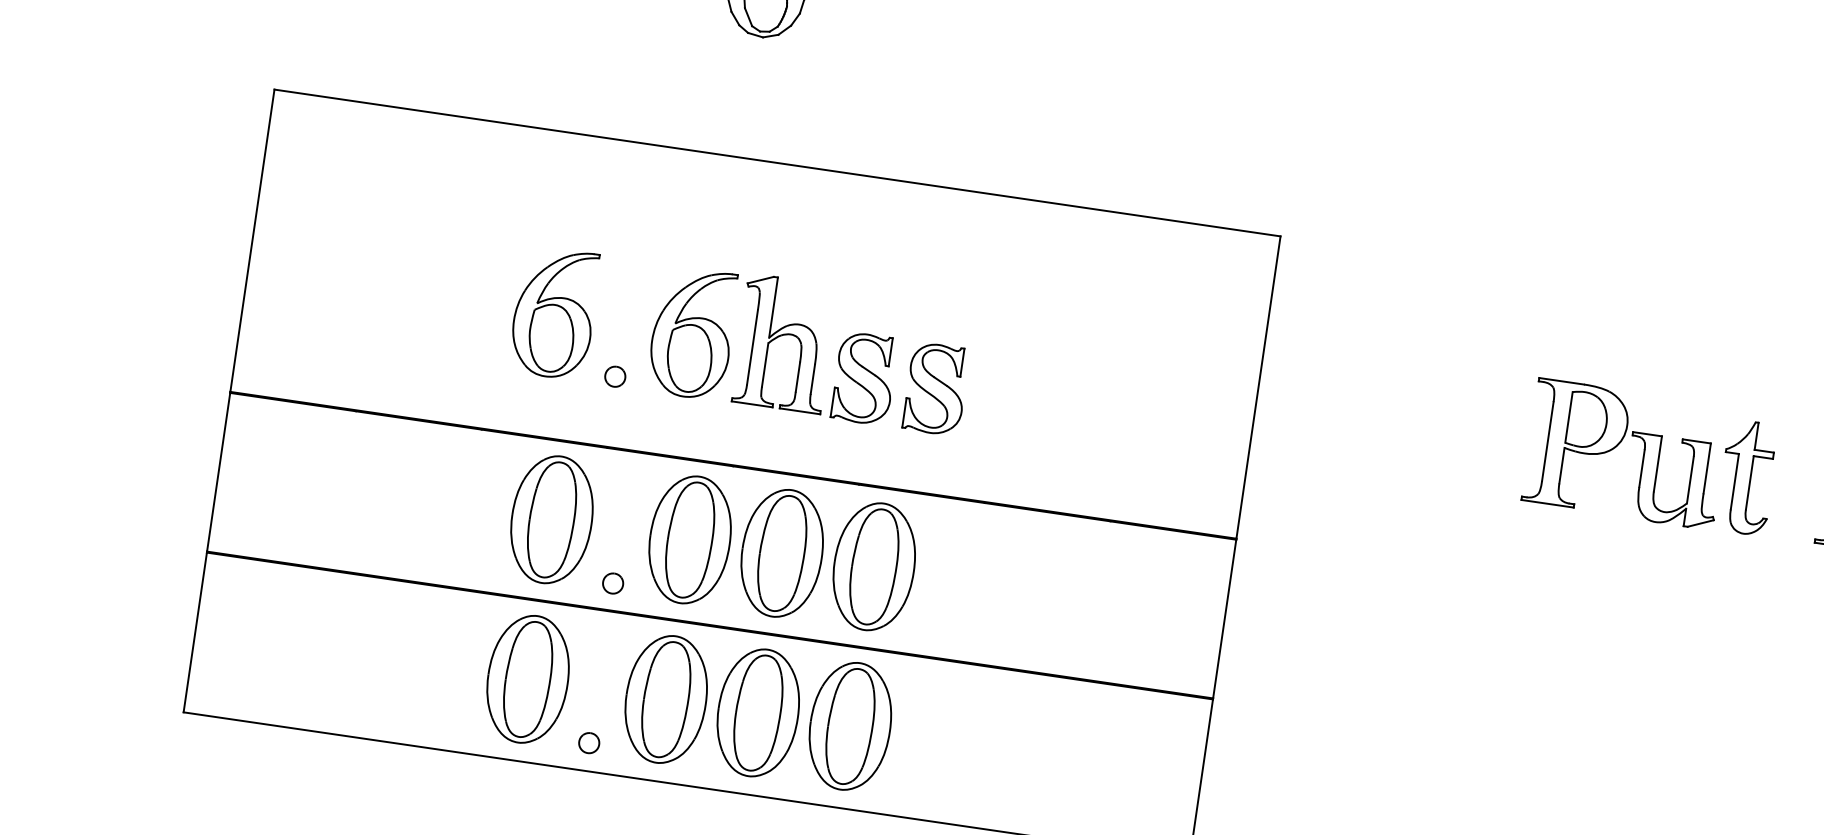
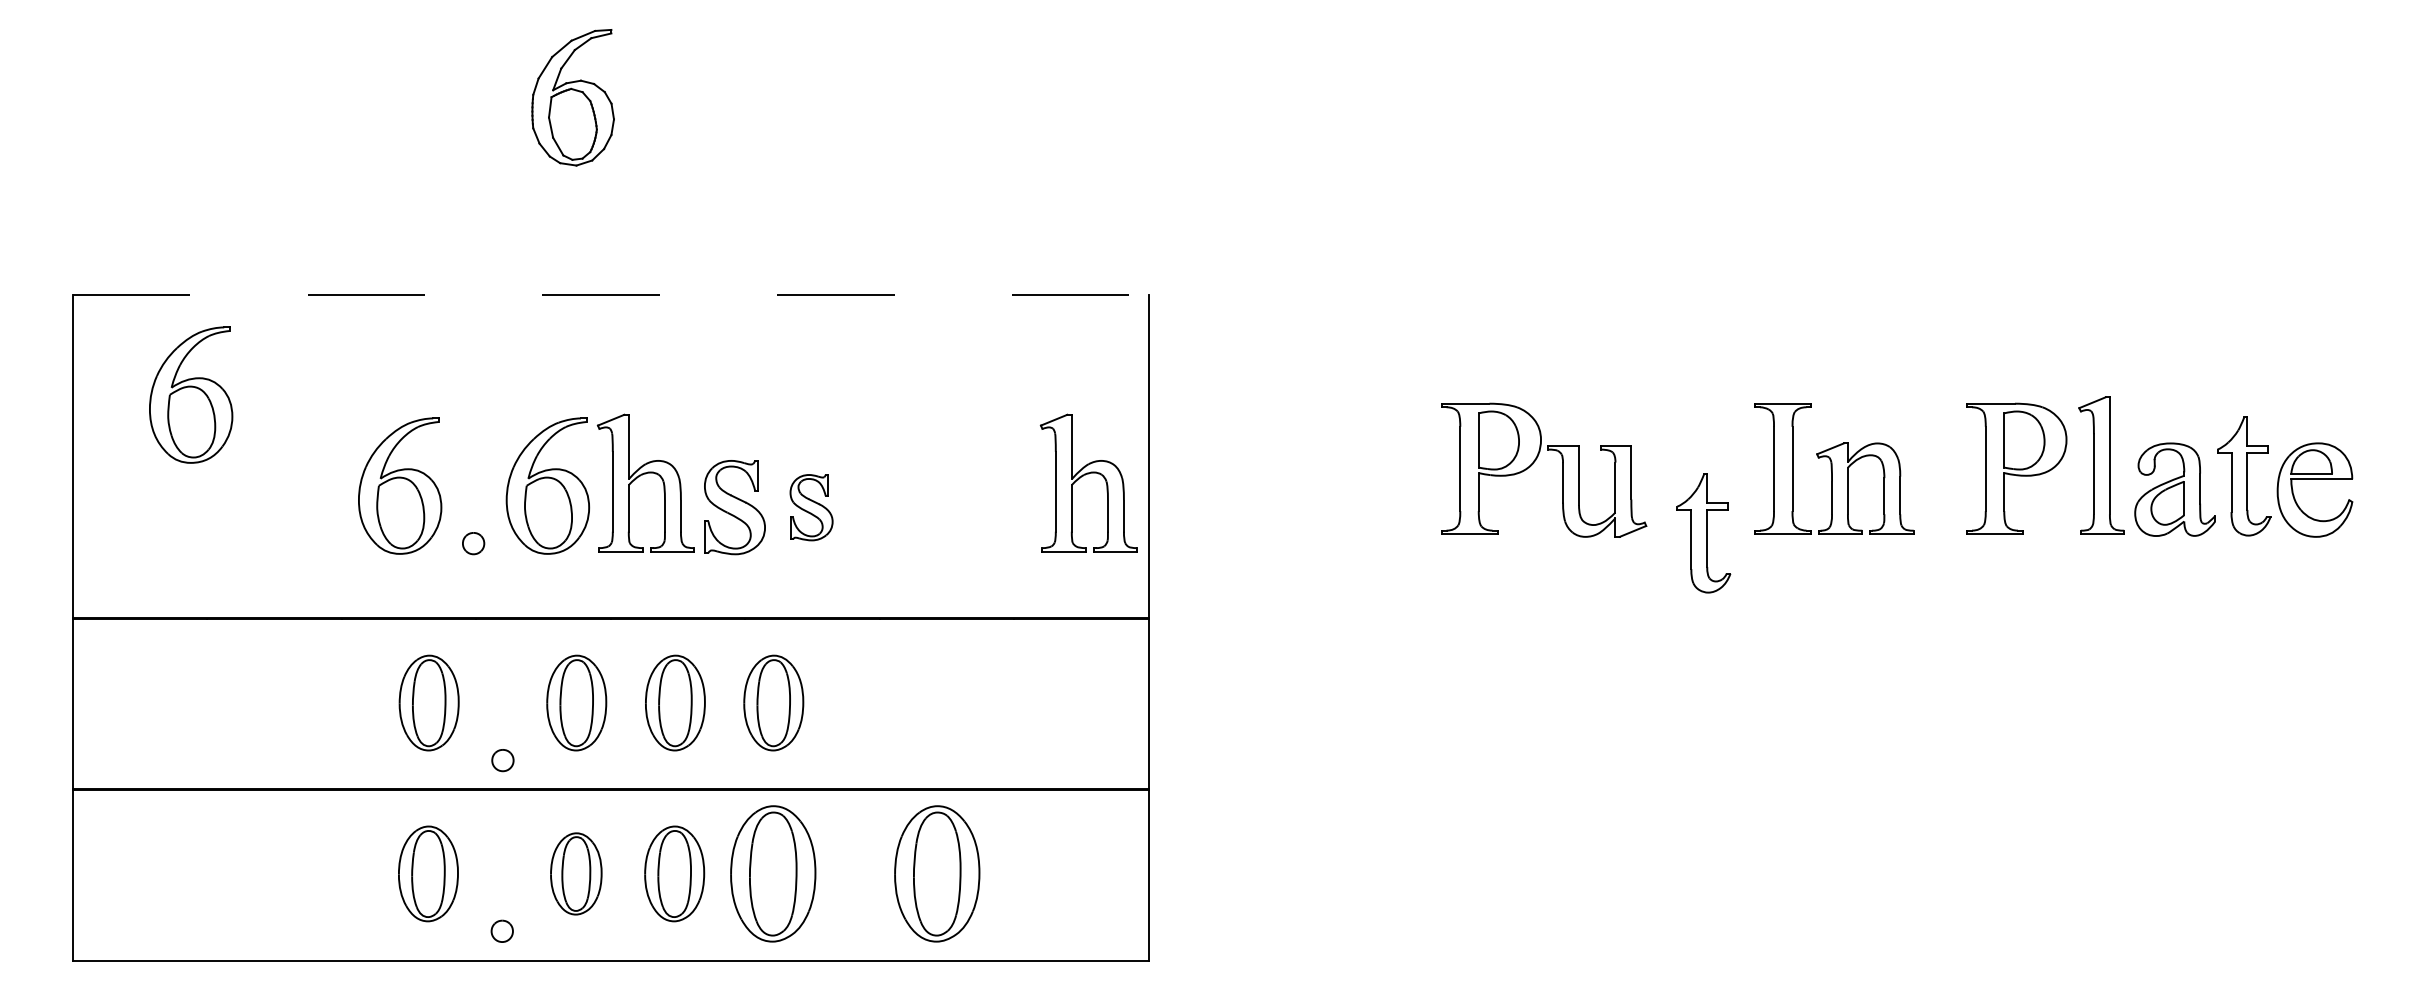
line: (778, 162) -> (611, 294), solid -> dashed
part: (371, 198) -> (191, 394), added
part: (936, 389) -> (811, 507), size x0.7
part: (1196, 396) -> (1085, 475), added
part: (1747, 477) -> (1703, 533), moved
part: (552, 519) -> (429, 702), size x0.7
part: (689, 539) -> (576, 702), size x0.7
part: (782, 552) -> (675, 702), size x0.7
part: (873, 566) -> (773, 702), size x0.7
part: (528, 678) -> (428, 873), size x0.7
part: (666, 699) -> (576, 873), size x0.6
part: (758, 712) -> (674, 873), size x0.7
part: (1003, 748) -> (937, 873), added

